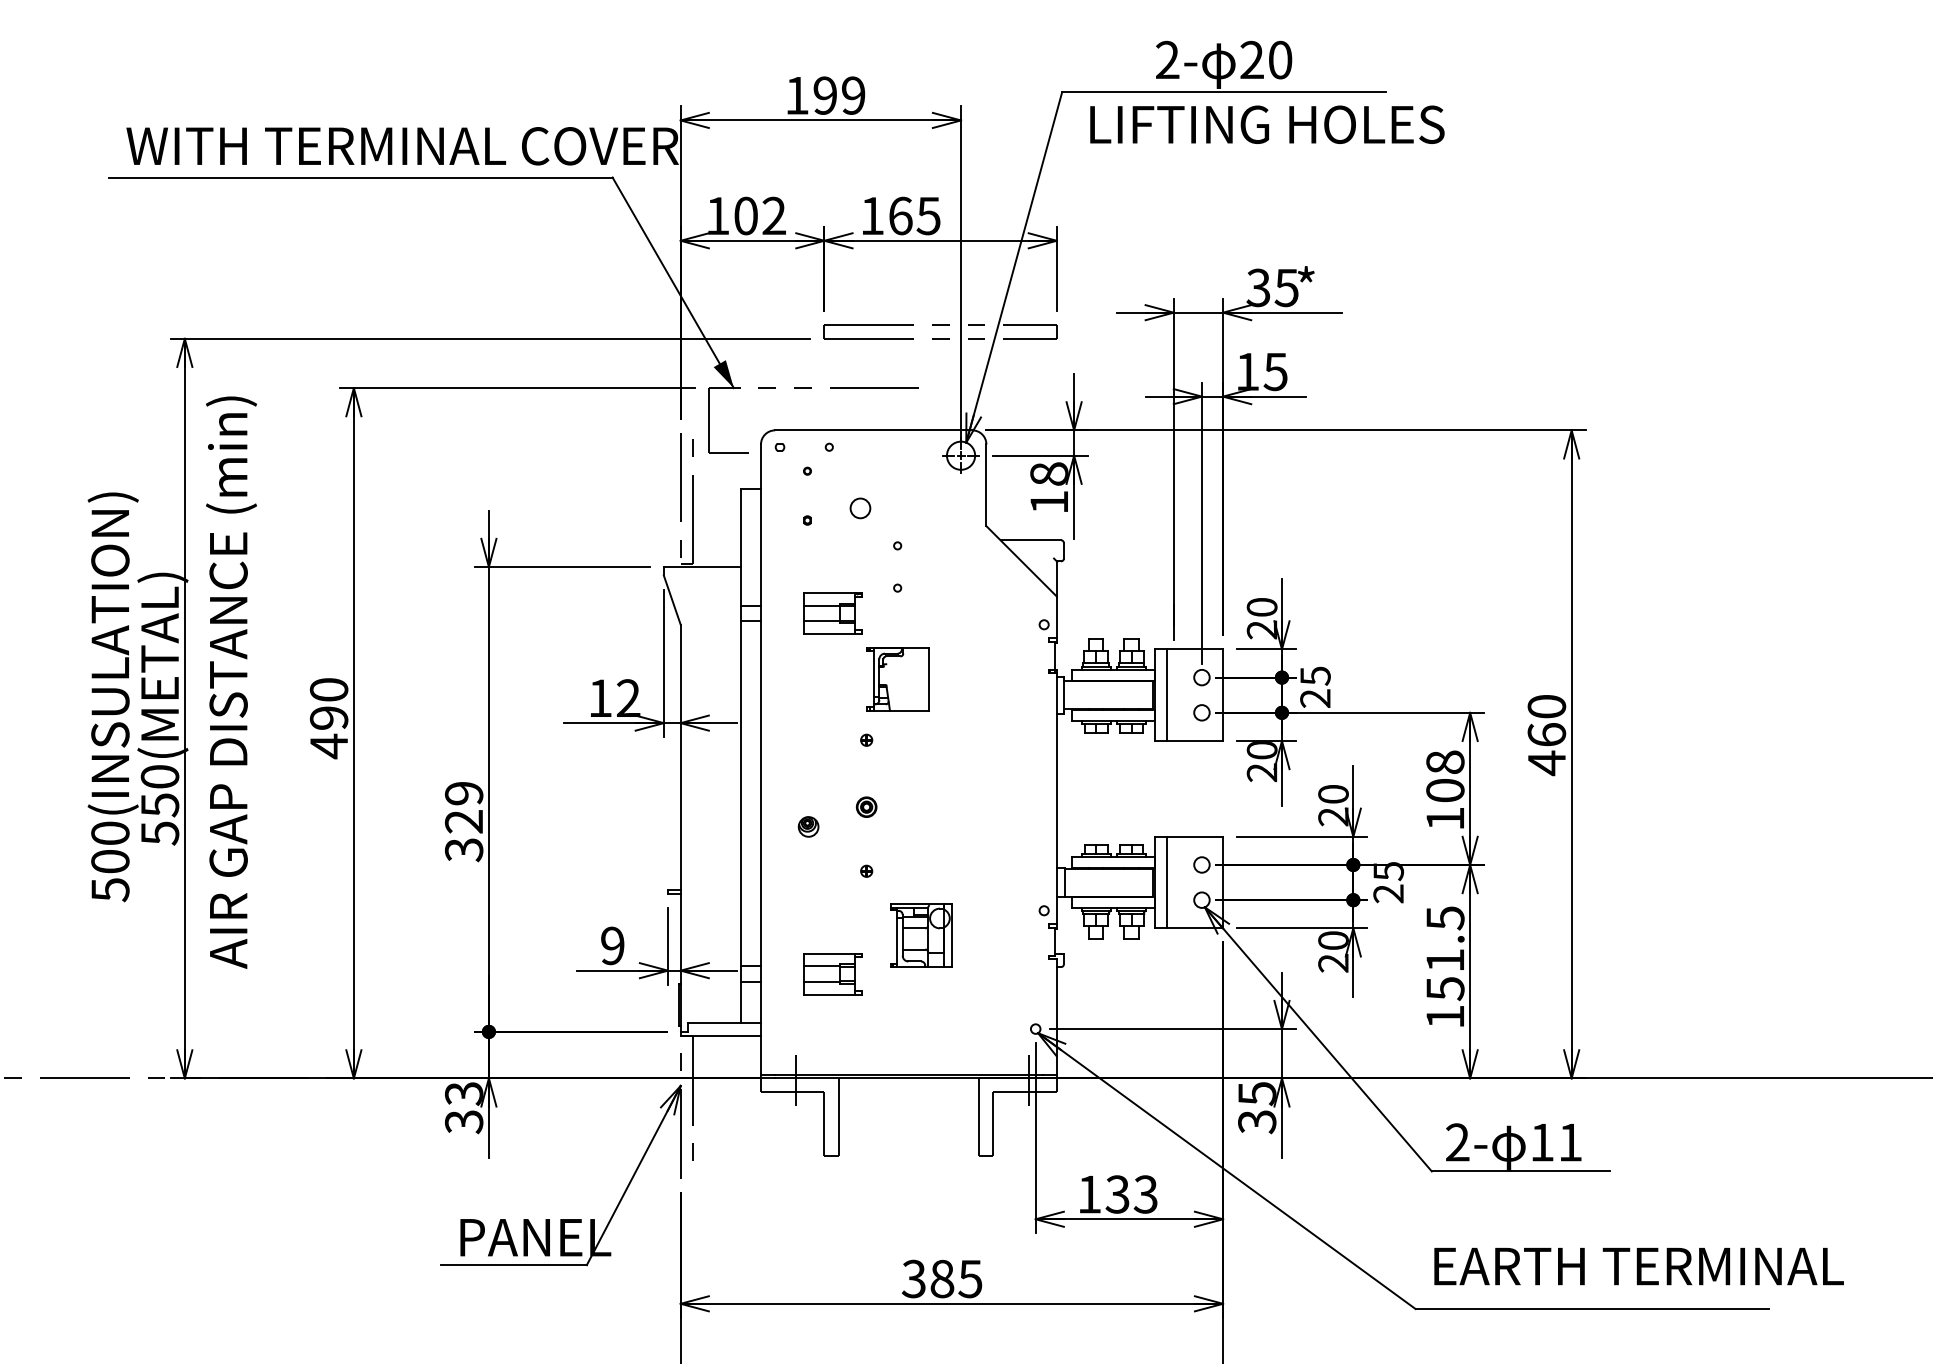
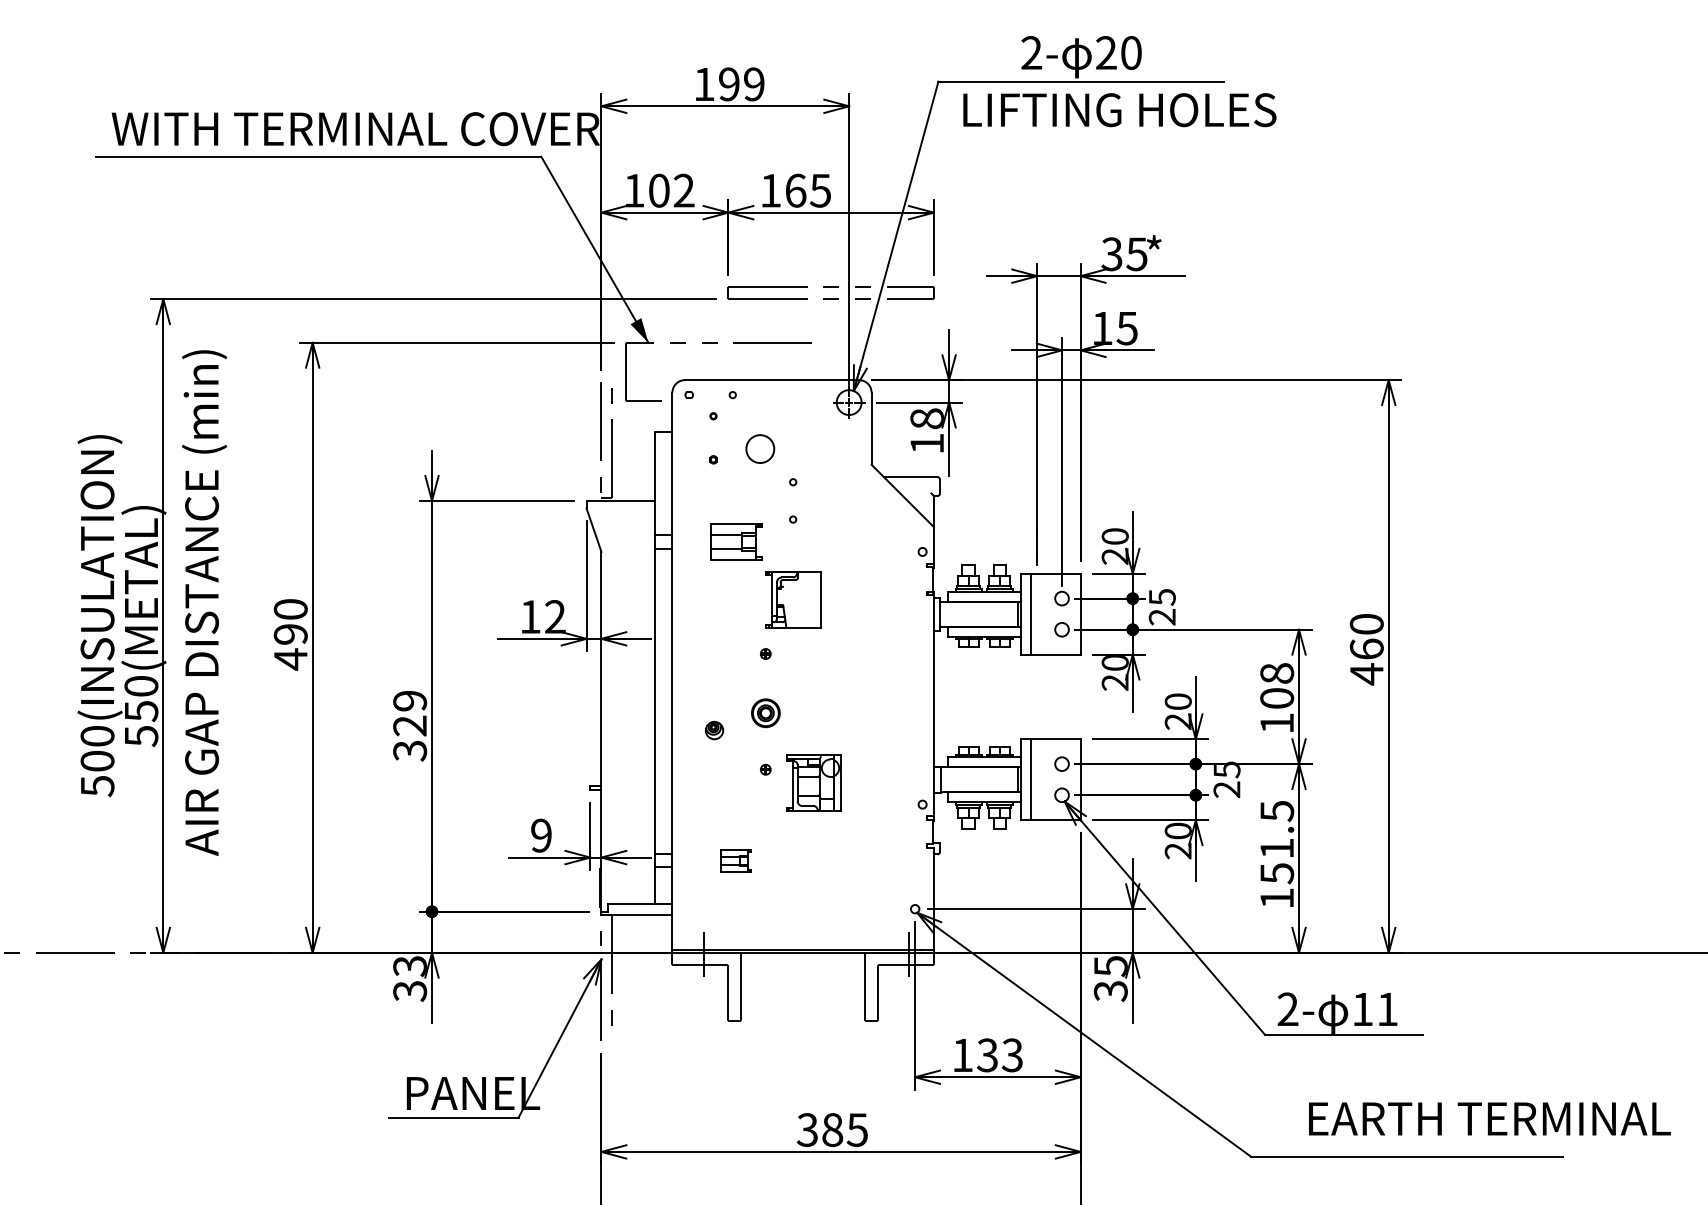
circle: (860, 508) -> (760, 449), size x1.6
part: (866, 806) -> (765, 712), size x1.6
part: (921, 935) -> (814, 783), moved
part: (832, 974) -> (735, 860), size x0.6
text: (1638, 1266) -> (1489, 1118), moved

